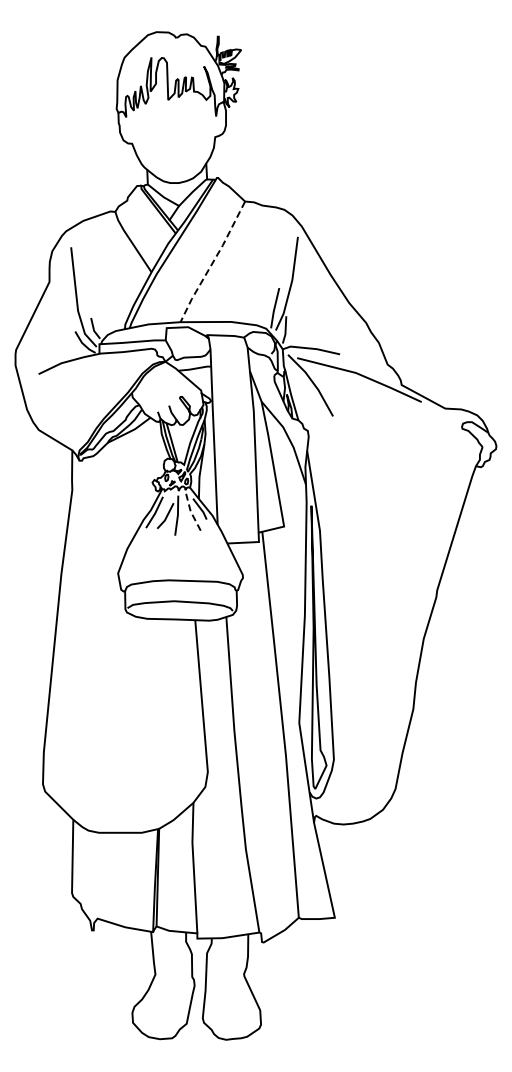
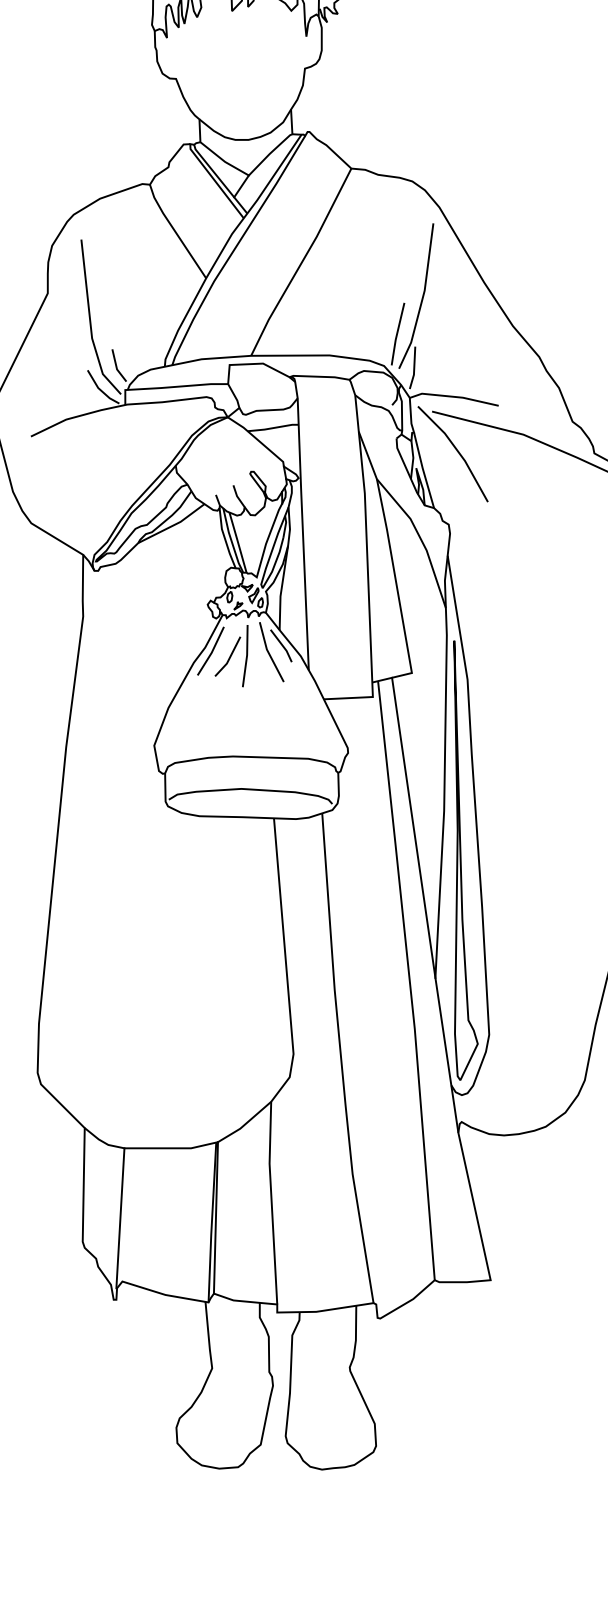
line: (213, 261) -> (302, 261), dashed -> solid
line: (191, 513) -> (268, 652), dashed -> solid
line: (285, 626) -> (414, 828), added
line: (95, 877) -> (119, 1217), added

